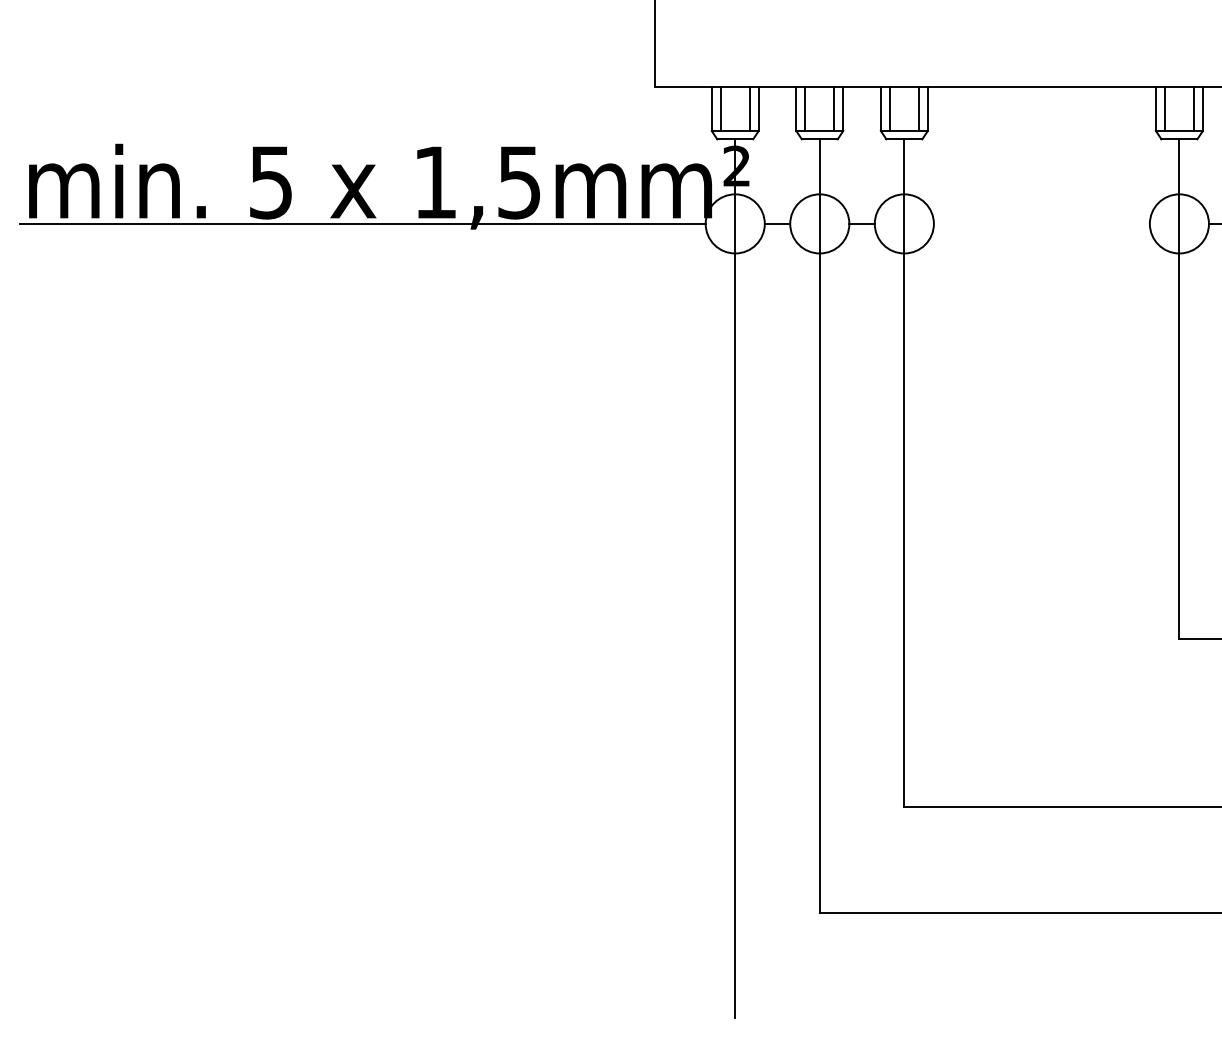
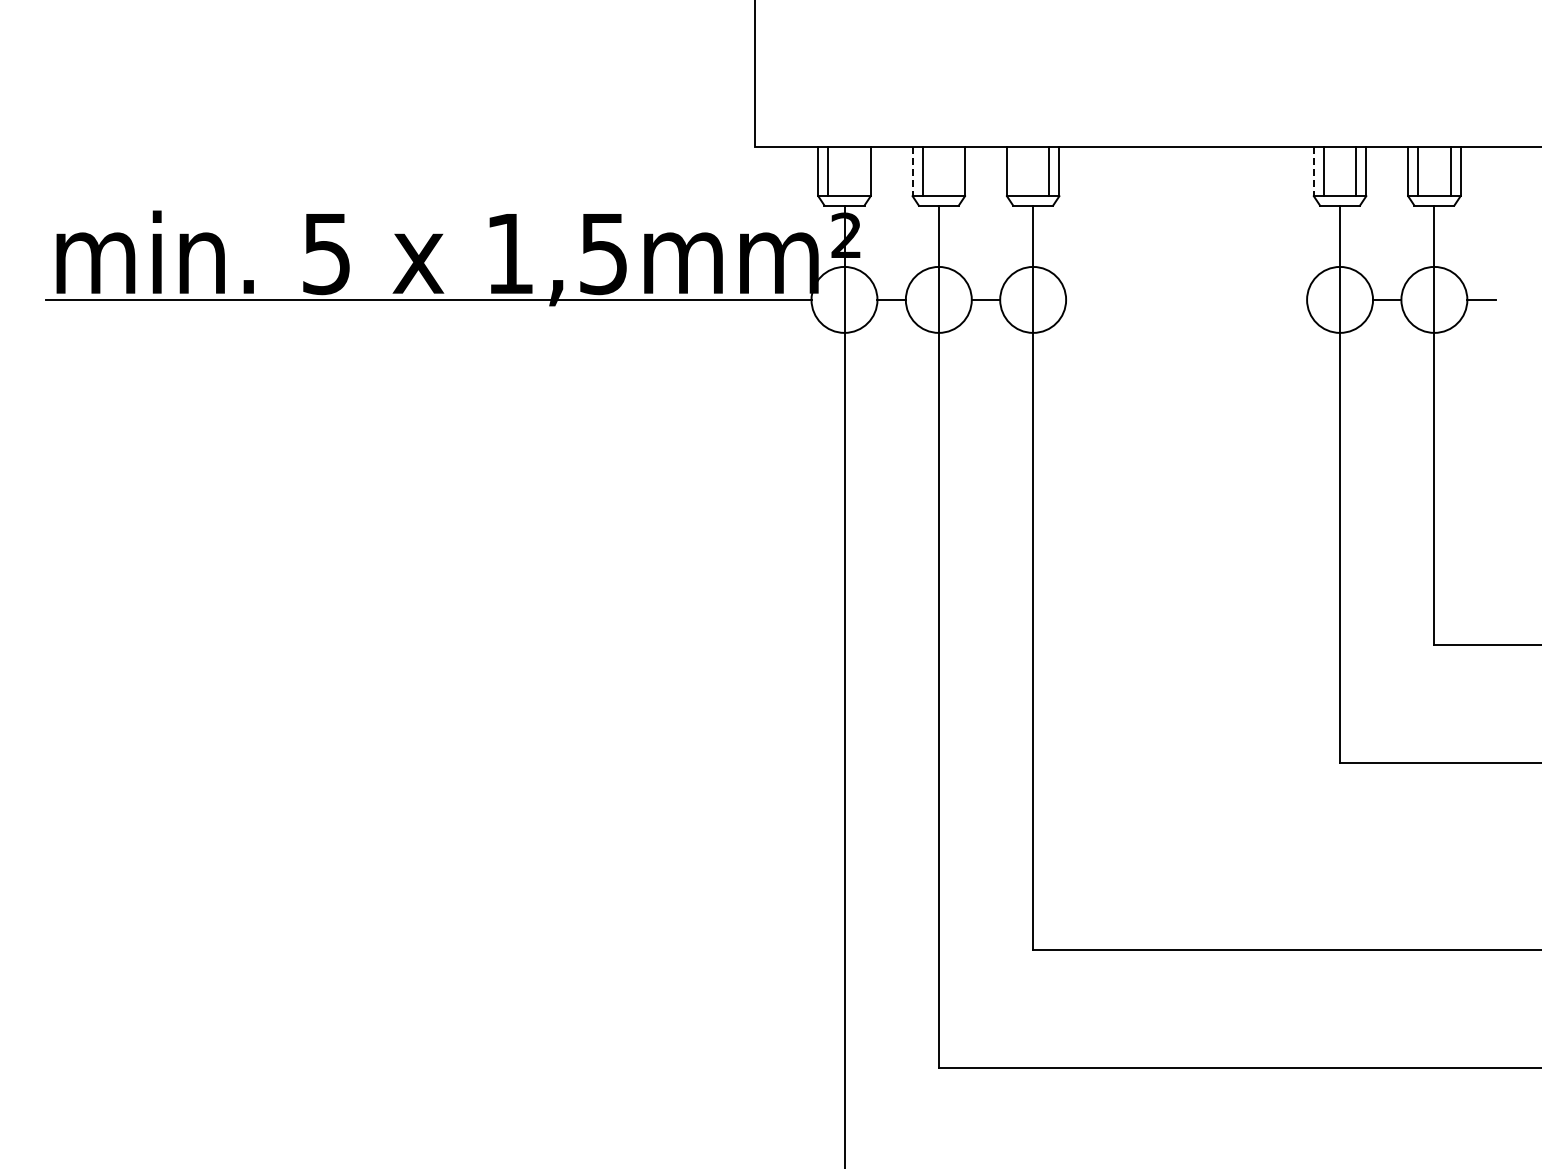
line: (749, 108) -> (860, 171), removed
line: (796, 108) -> (912, 171), solid -> dashed
line: (833, 108) -> (954, 171), removed
line: (890, 108) -> (1017, 171), removed
line: (1155, 108) -> (1313, 171), solid -> dashed

